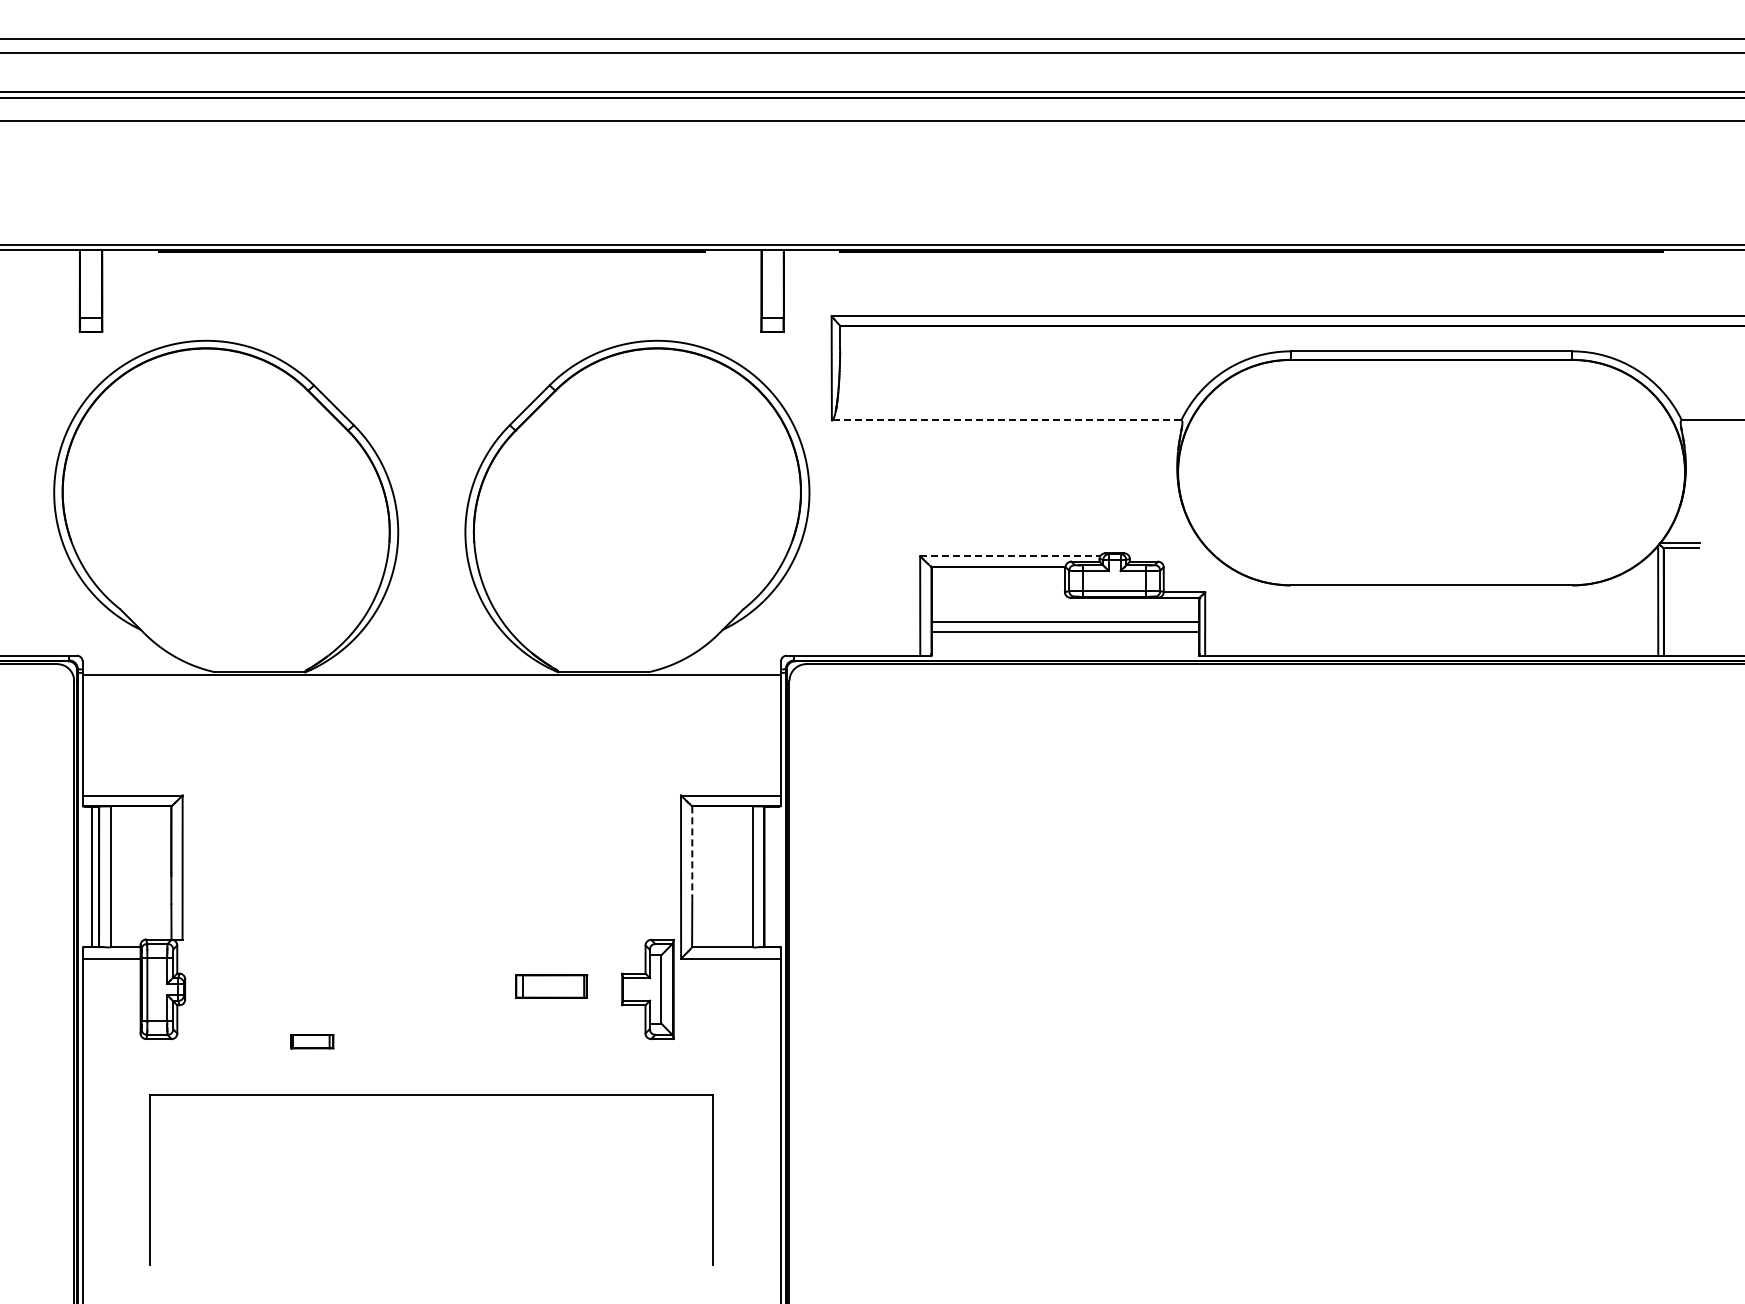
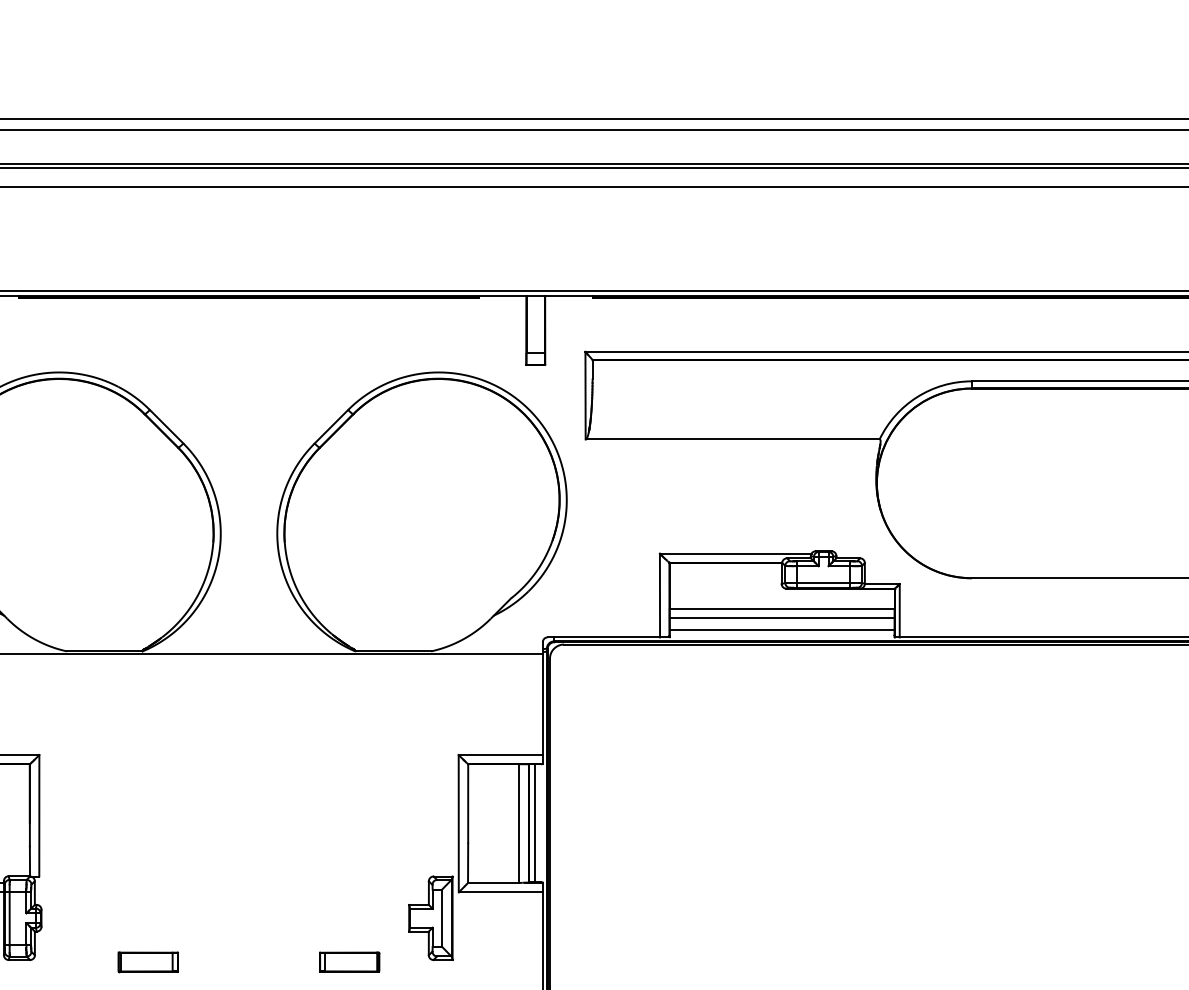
line: (1006, 420) -> (732, 439), dashed -> solid
line: (1010, 556) -> (735, 553), dashed -> solid
line: (1065, 647) -> (782, 630), added
line: (692, 853) -> (468, 803), dashed -> solid
line: (771, 876) -> (534, 823), added
part: (551, 986) -> (349, 962), moved
part: (312, 1041) -> (148, 962), size x1.67

